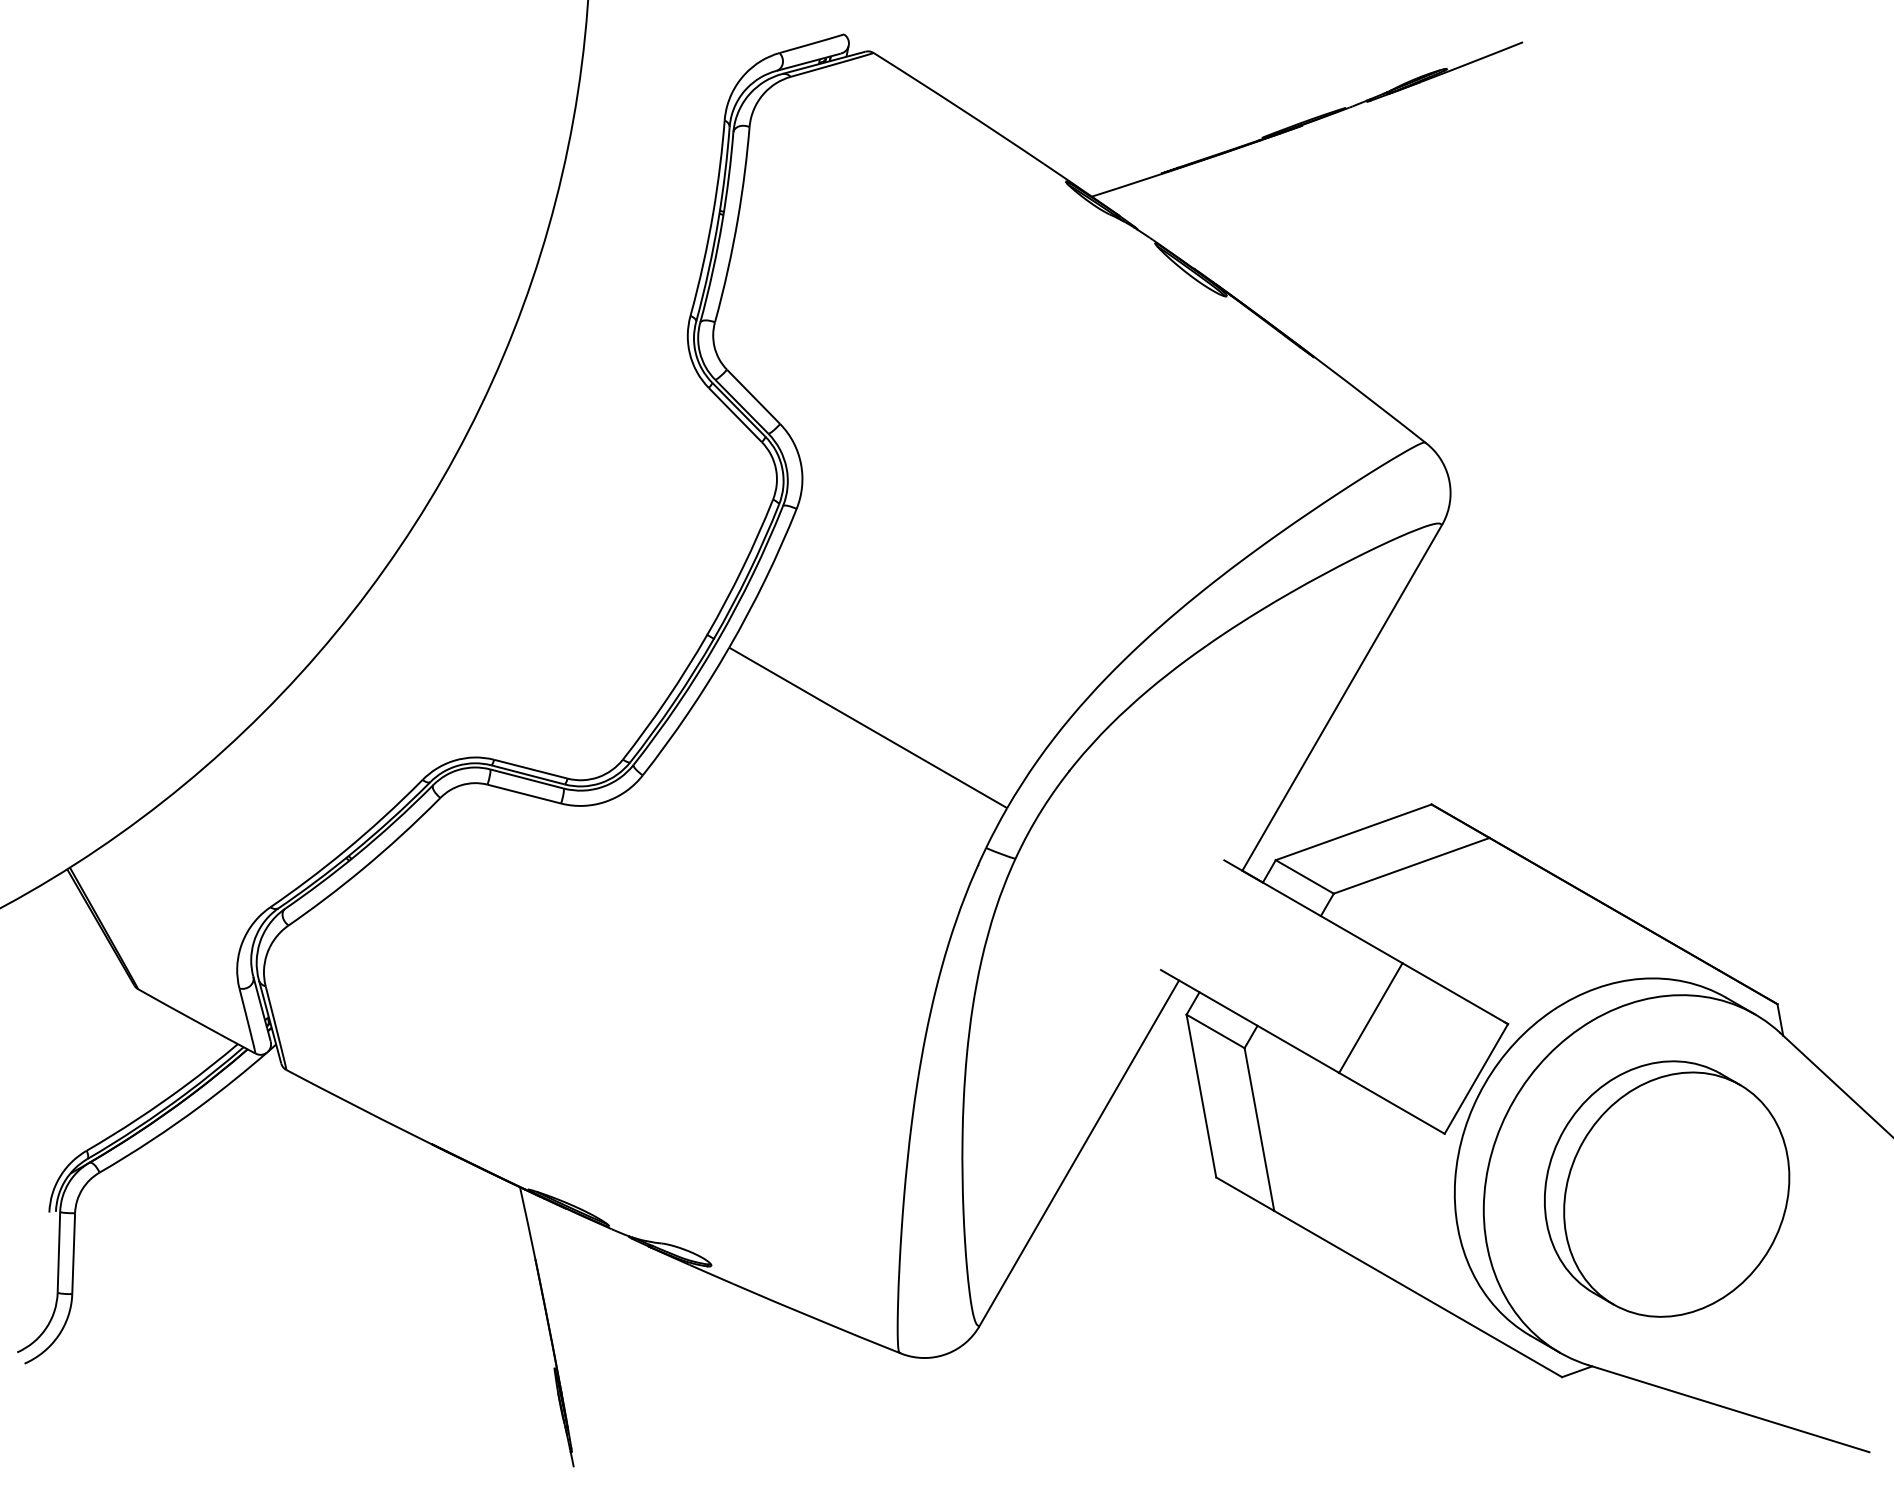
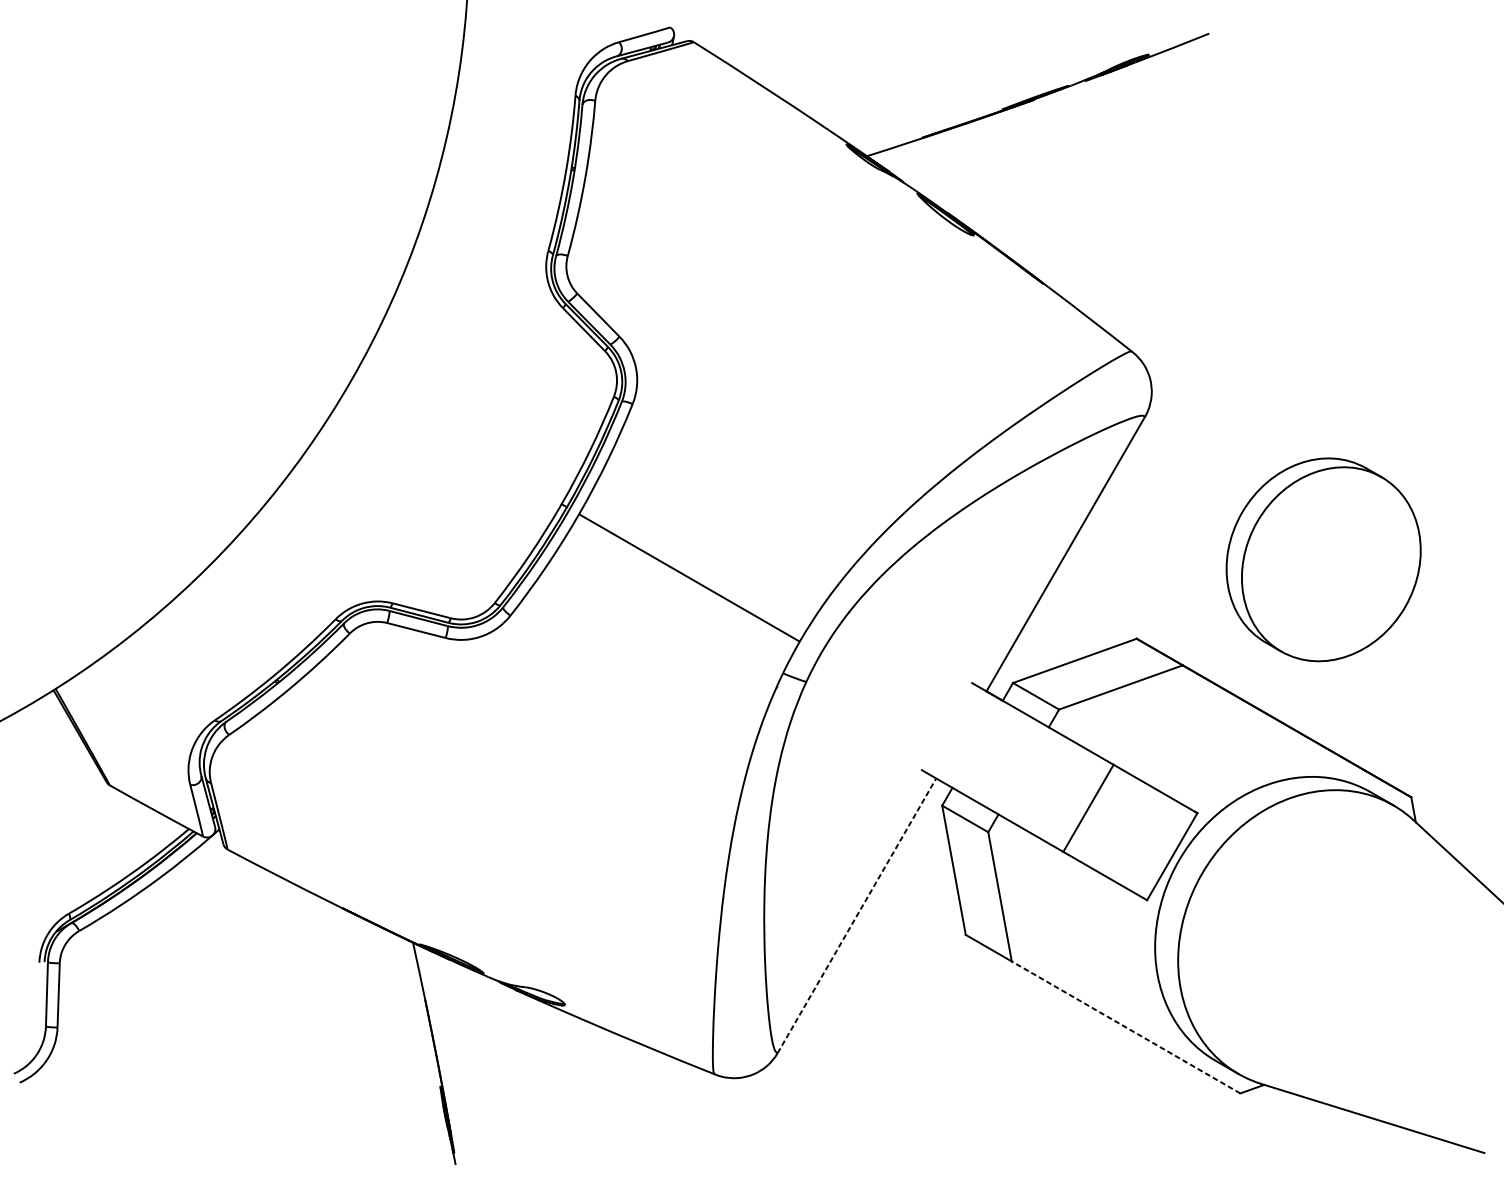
line: (1079, 1153) -> (857, 915), solid -> dashed
part: (1667, 1188) -> (1324, 559), moved
line: (1417, 1293) -> (1125, 1026), solid -> dashed

